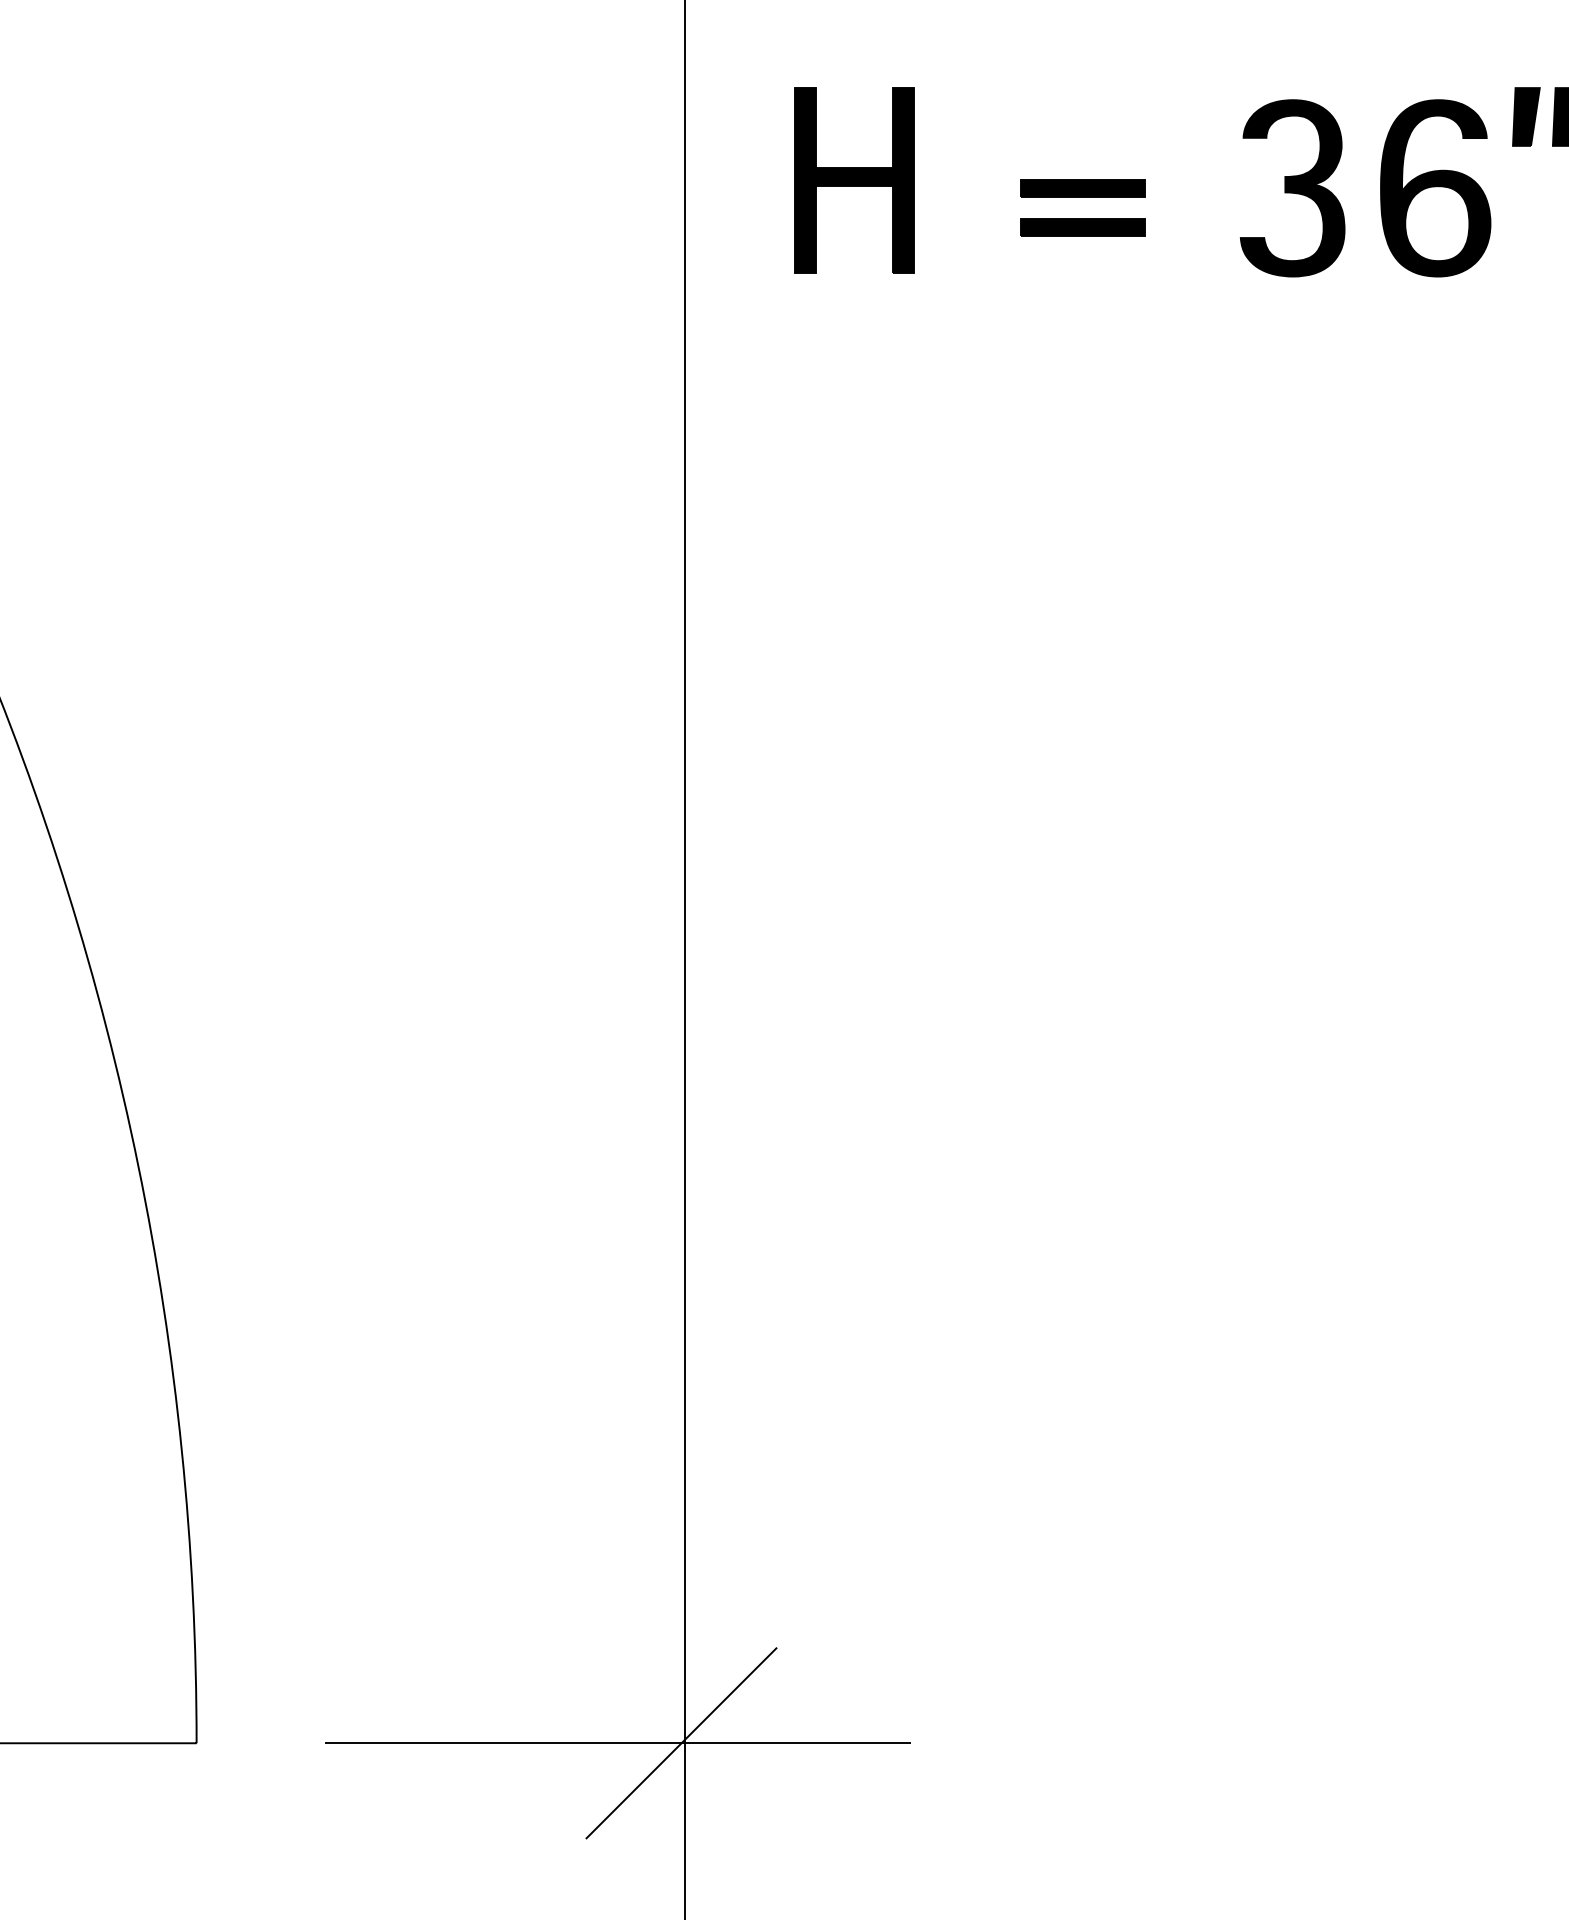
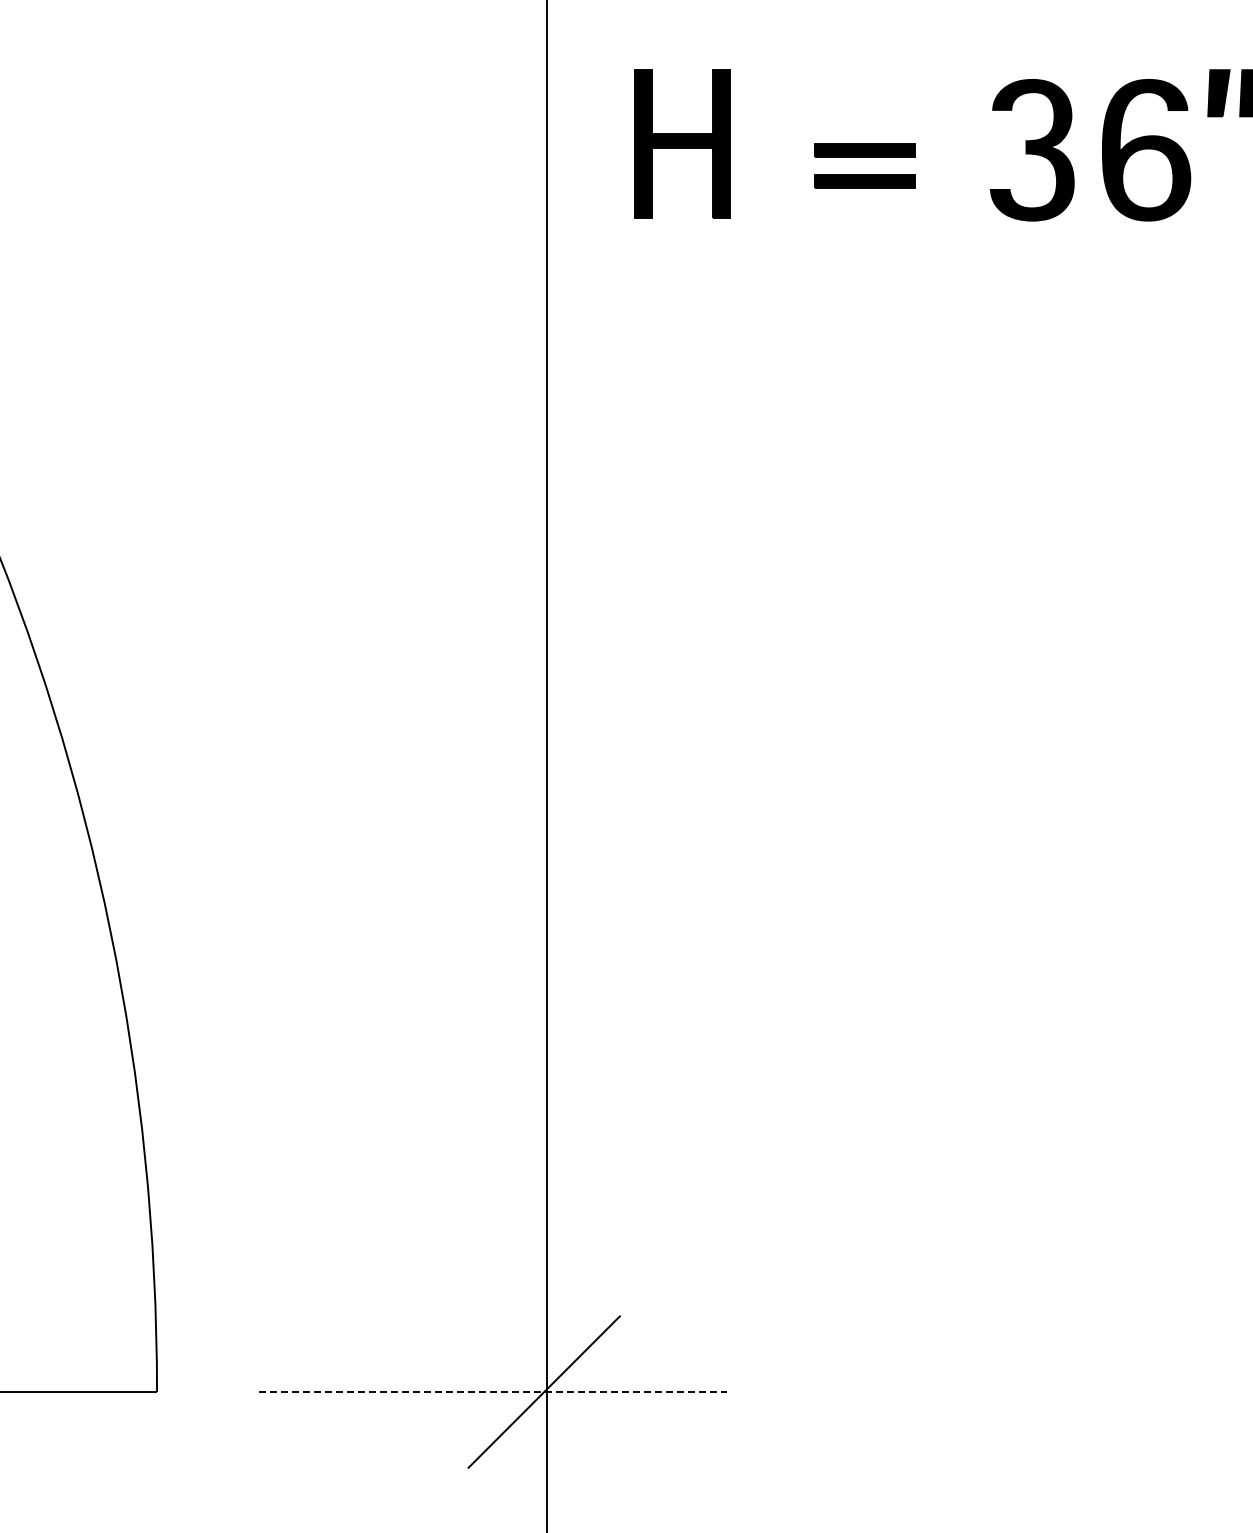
line: (617, 1743) -> (493, 1392), solid -> dashed

